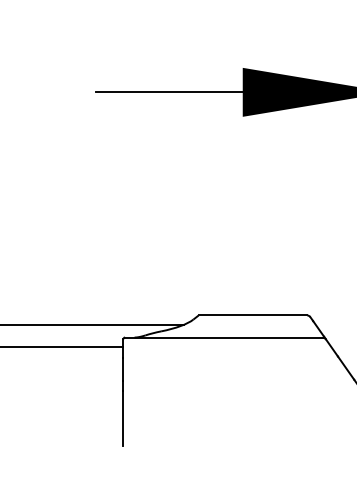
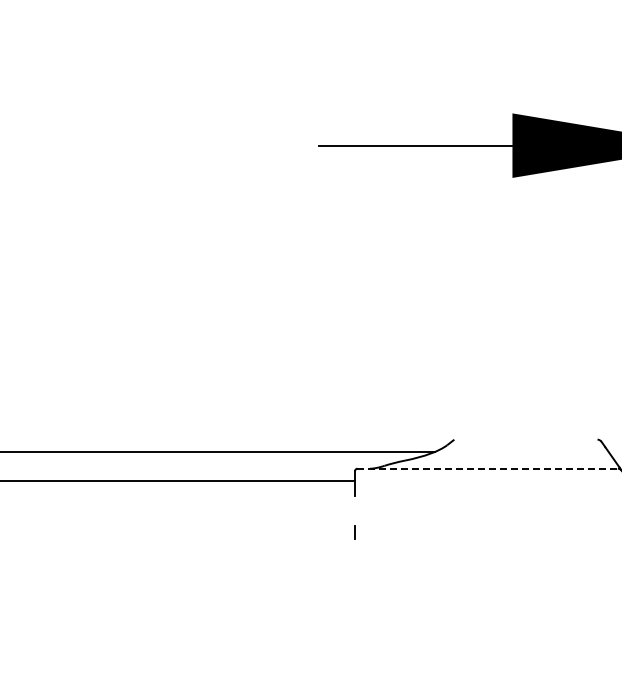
line: (252, 315) -> (525, 439), removed
line: (224, 337) -> (488, 468), solid -> dashed
line: (123, 369) -> (355, 510), removed
line: (123, 418) -> (355, 575), removed

